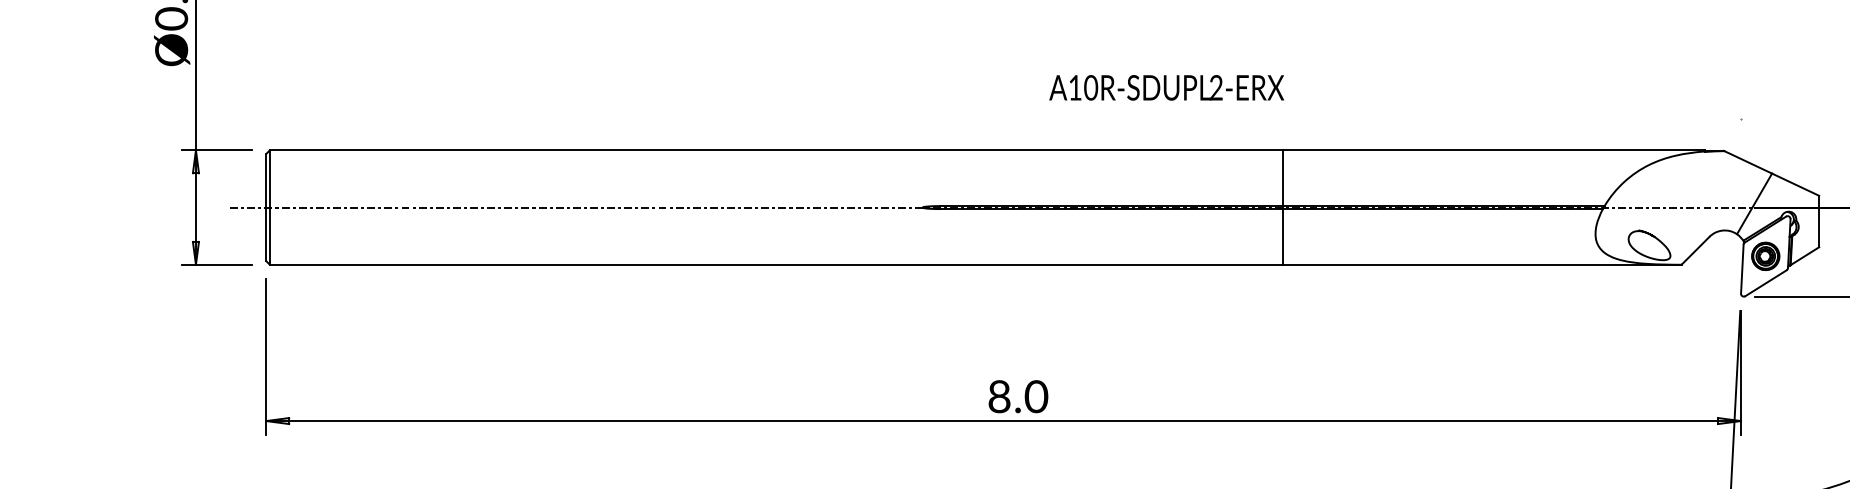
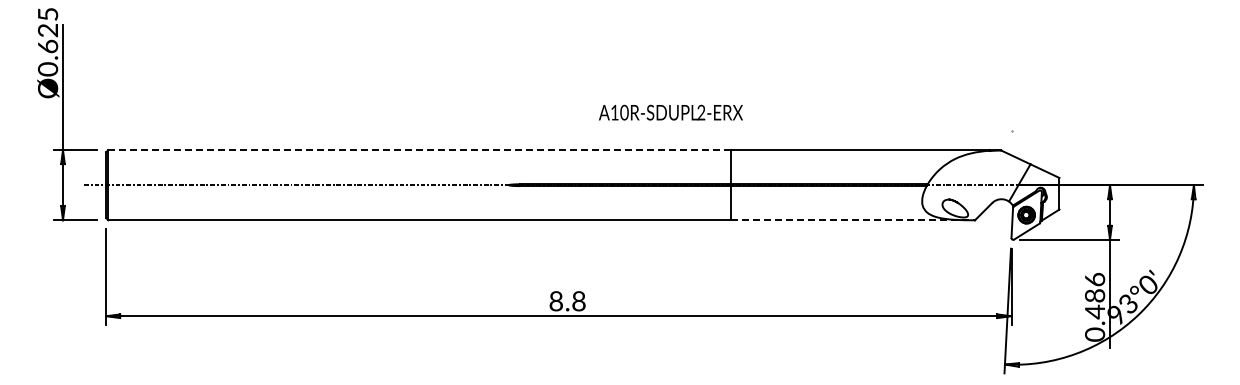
text: (1166, 87) -> (670, 112), moved
line: (775, 151) -> (418, 150), solid -> dashed
line: (1483, 265) -> (853, 220), solid -> dashed
text: (1035, 398) -> (578, 302), 8.0 -> 8.8

